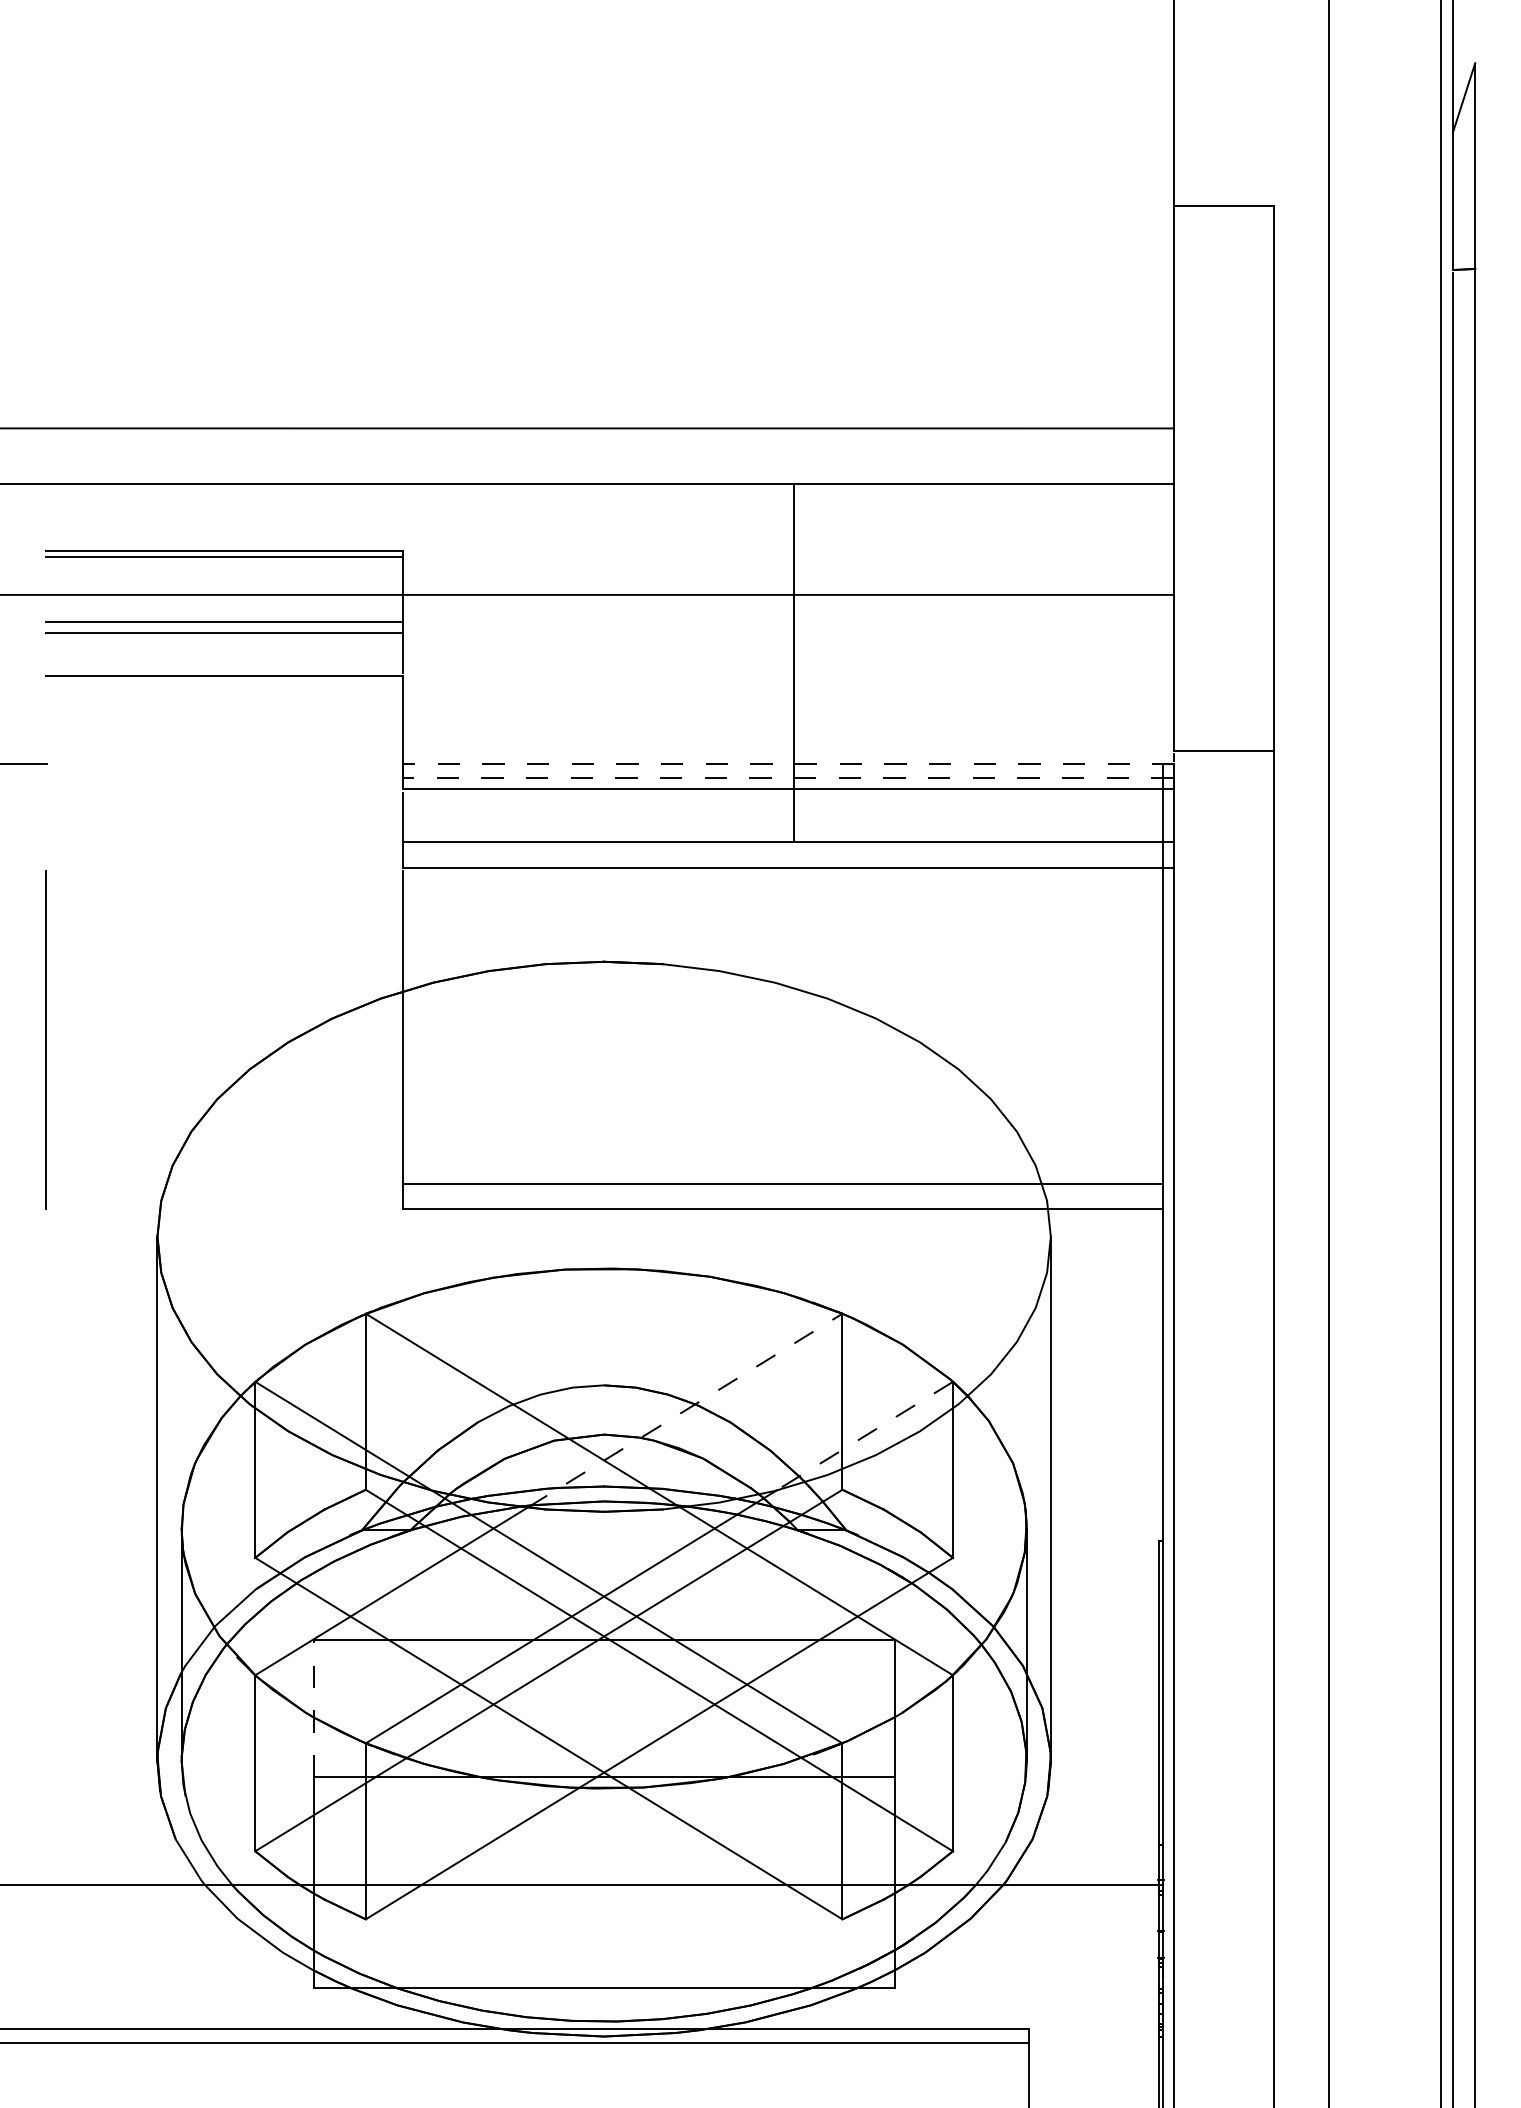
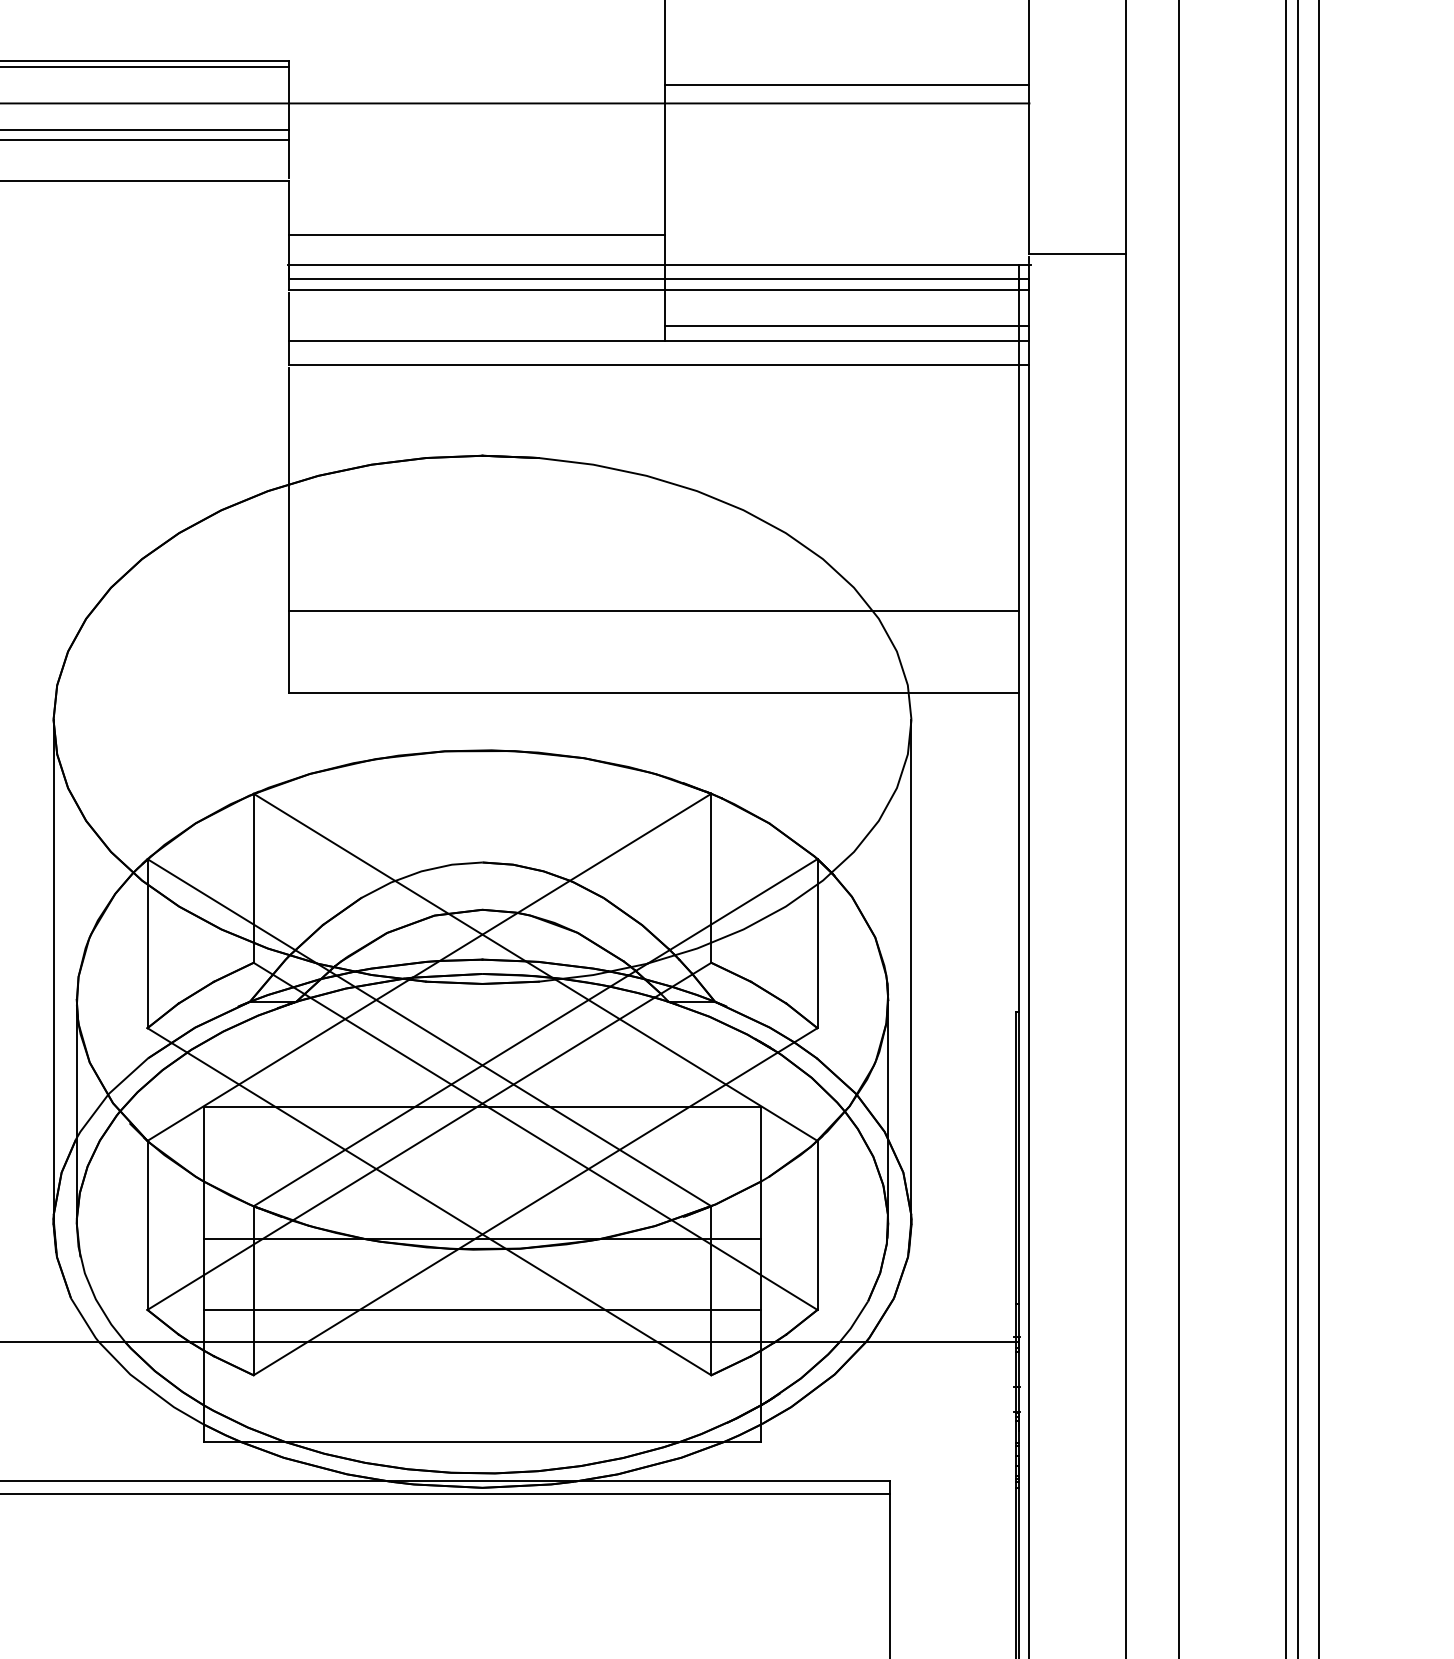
line: (983, 576) -> (846, 85), added
line: (598, 731) -> (477, 234), added
line: (787, 763) -> (658, 265), dashed -> solid
line: (787, 777) -> (658, 278), dashed -> solid
line: (983, 826) -> (846, 325), added
line: (782, 1183) -> (653, 611), moved
line: (685, 1410) -> (560, 886), dashed -> solid
line: (864, 1436) -> (732, 911), dashed -> solid
line: (313, 1708) -> (203, 1172), dashed -> solid
line: (603, 1850) -> (481, 1309), added

